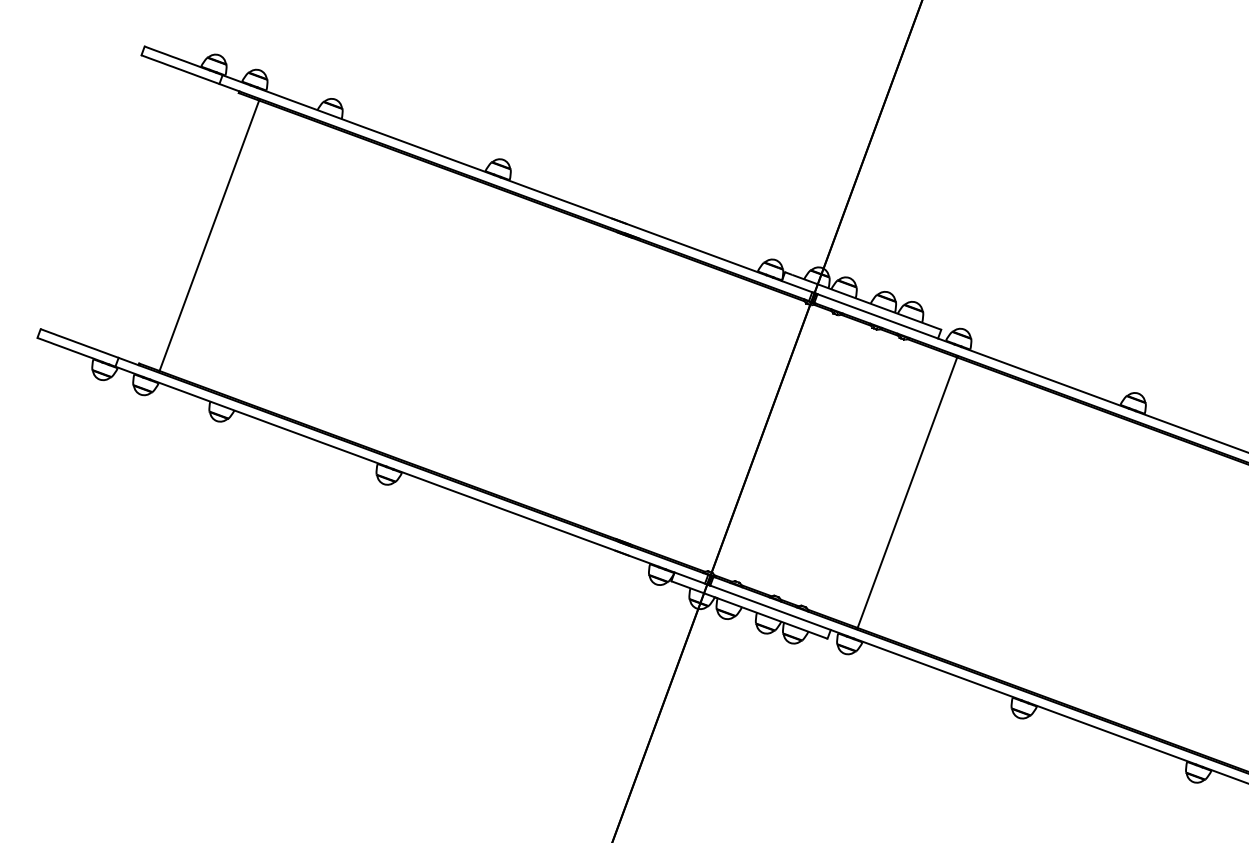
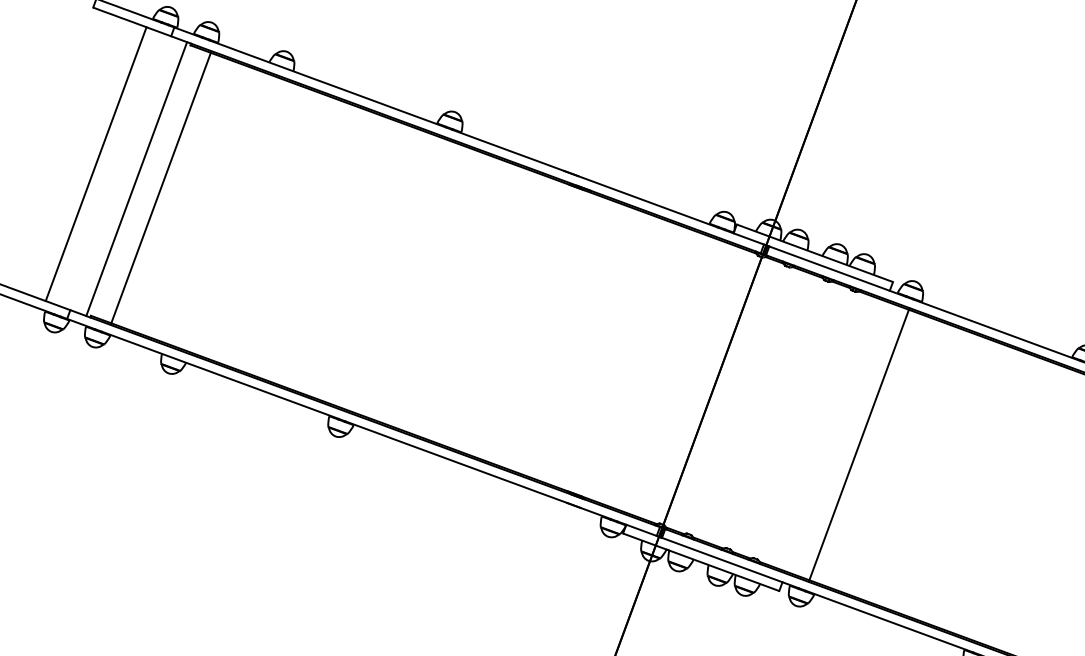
line: (144, 211) -> (96, 163), added
line: (184, 226) -> (136, 178), added

